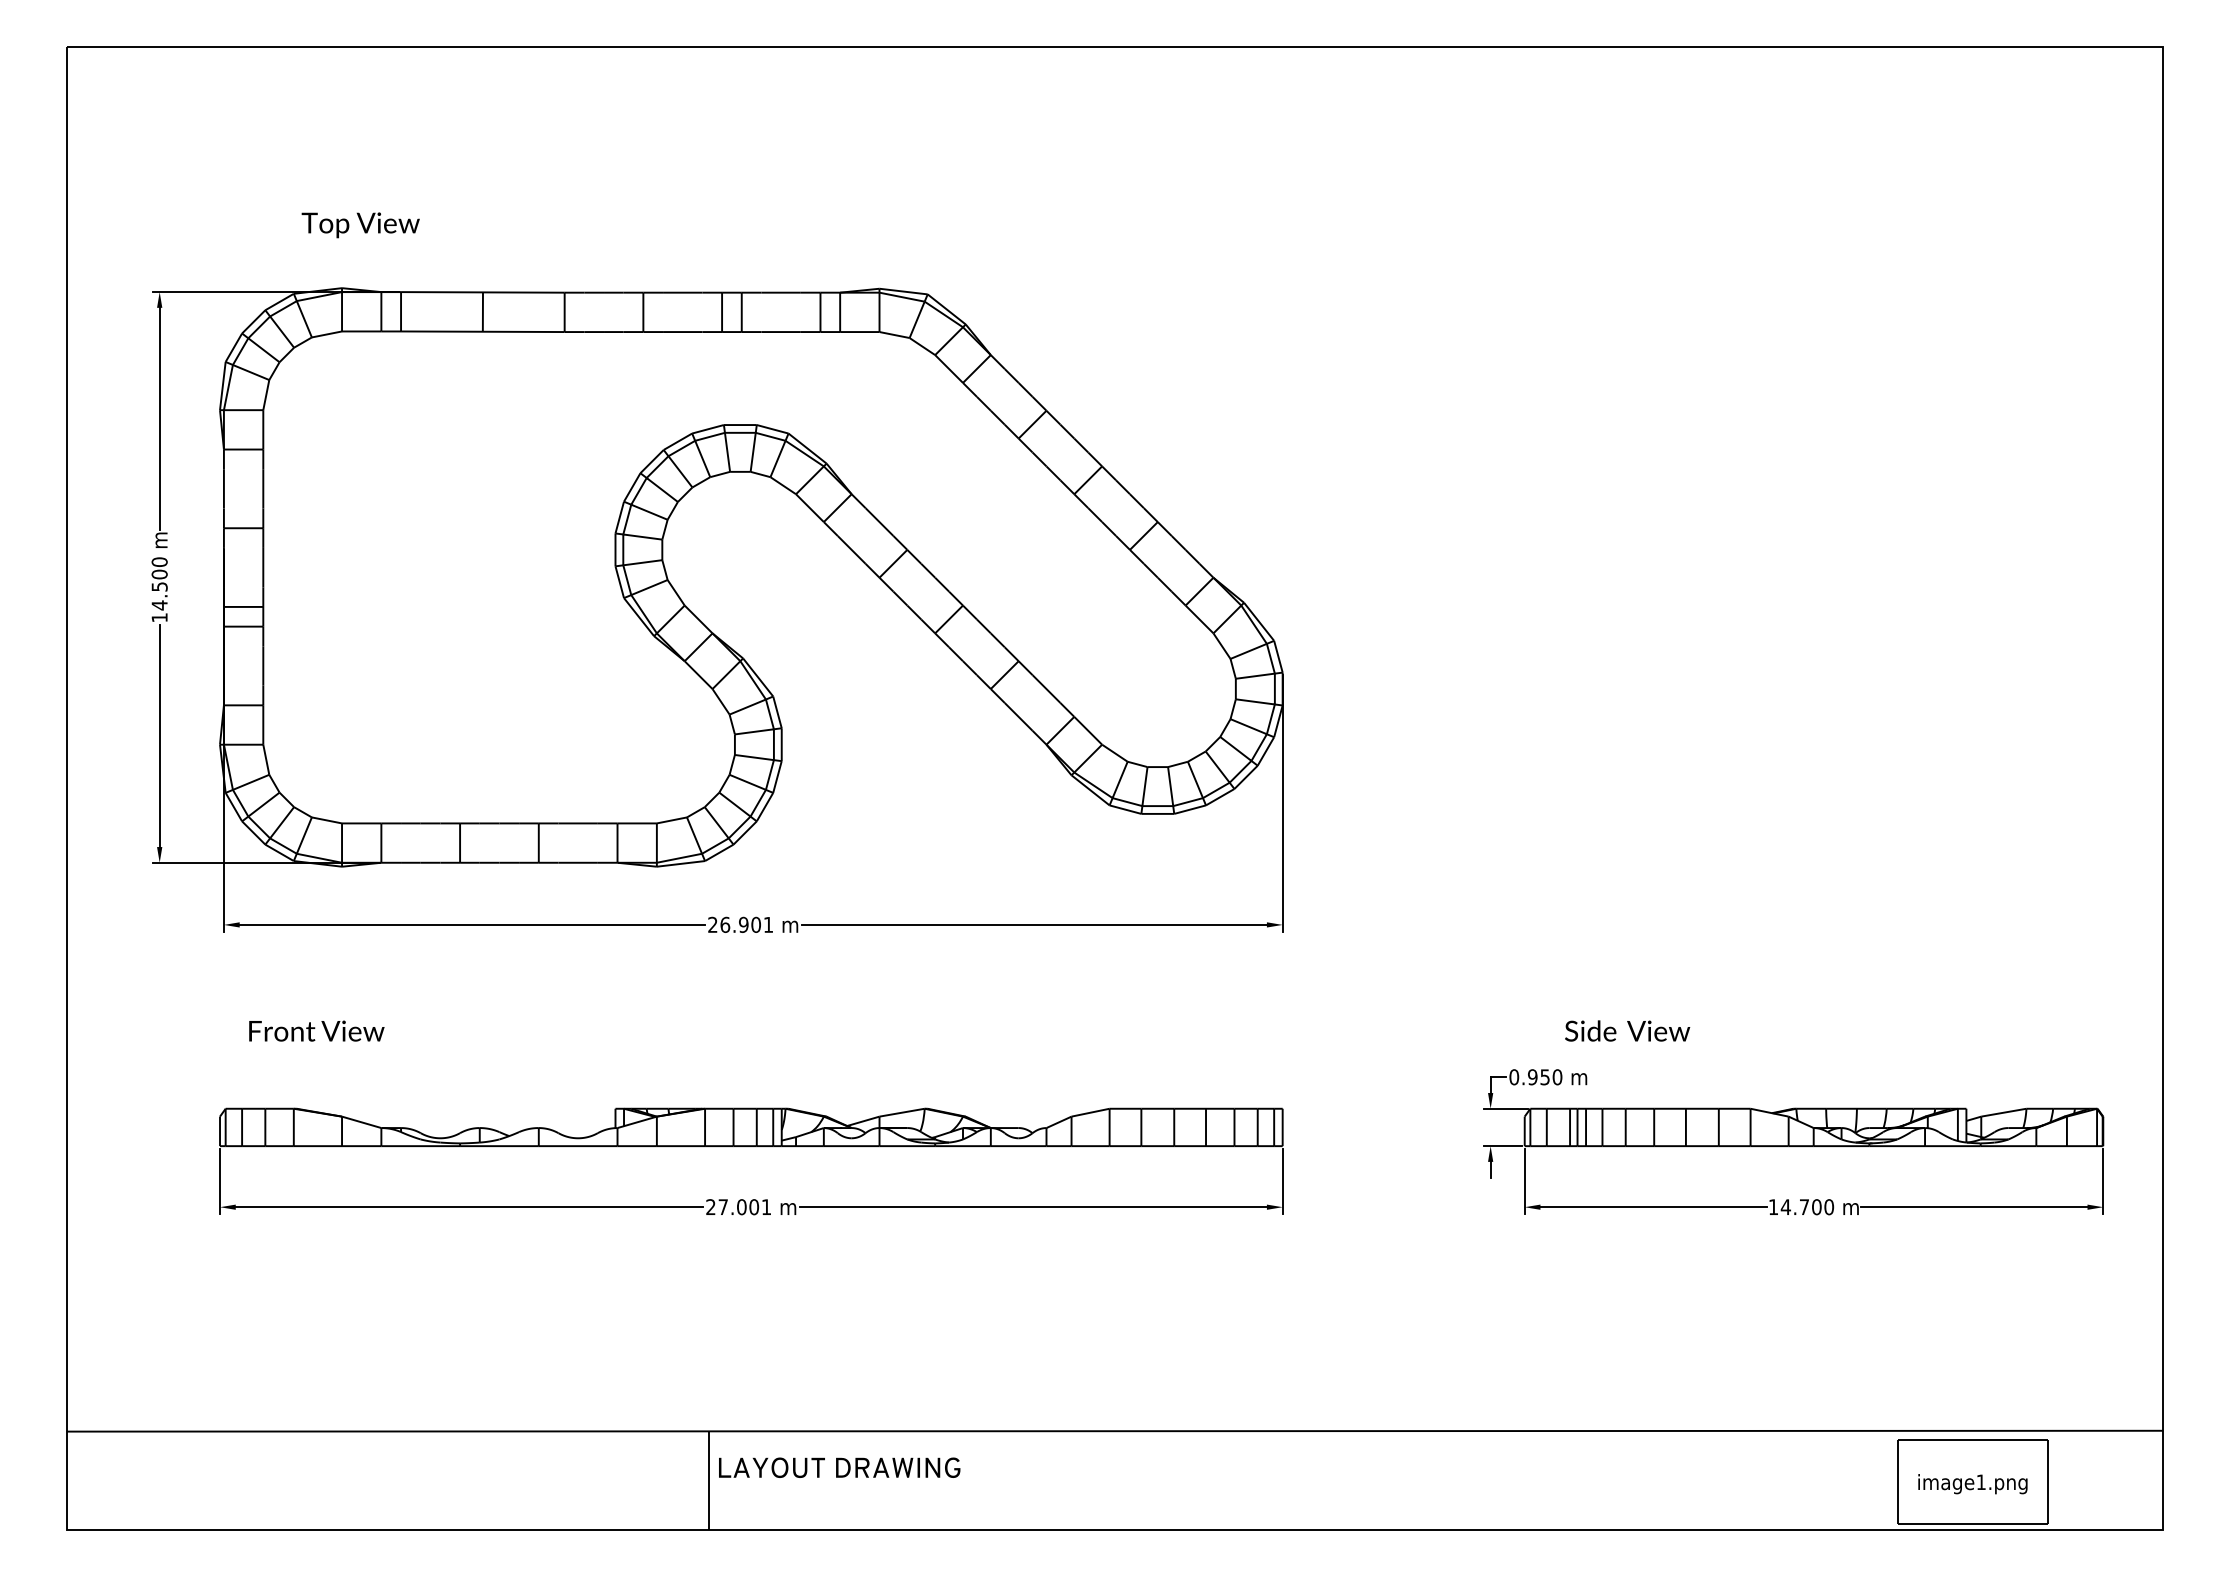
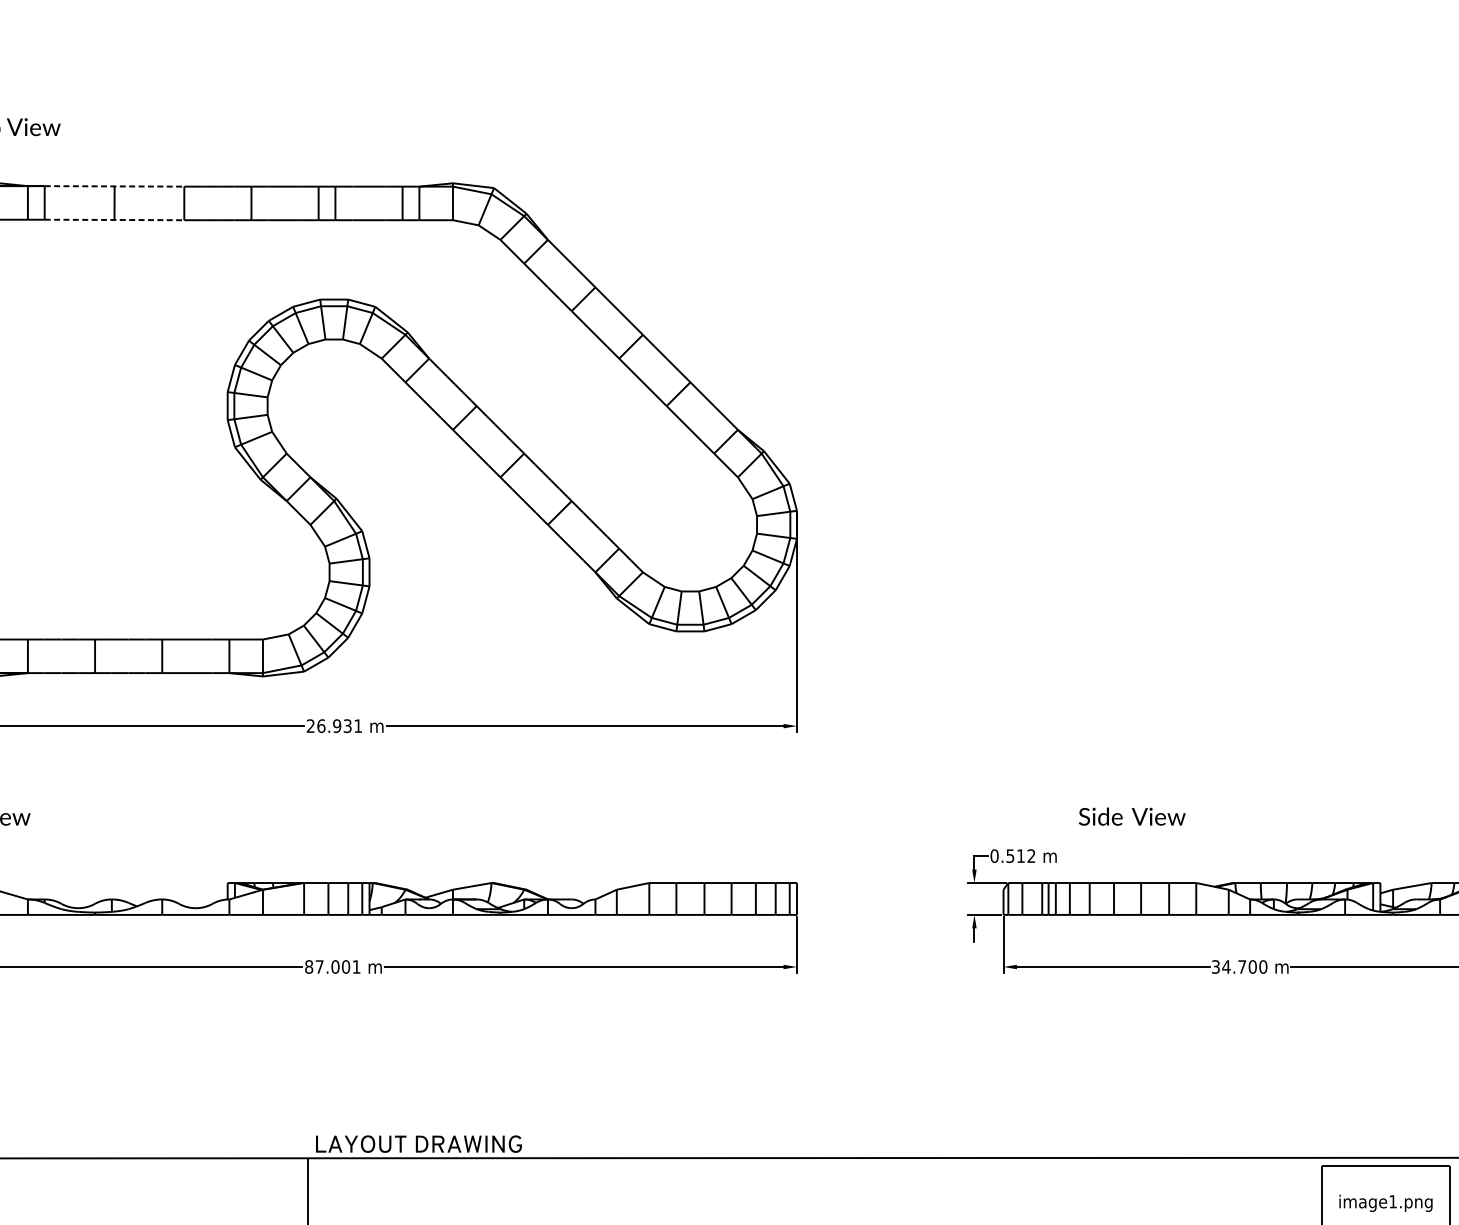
line: (482, 292) -> (114, 186), solid -> dashed
line: (482, 331) -> (114, 219), solid -> dashed
text: (755, 924) -> (347, 725), 26.901 -> 26.931
text: (1627, 1030) -> (1132, 816), moved
text: (1545, 1077) -> (1021, 856), 0.950 -> 0.512
text: (710, 1207) -> (308, 967), 27.001 -> 87.001
text: (1773, 1207) -> (1215, 967), 14.700 -> 34.700
text: (839, 1467) -> (418, 1143), moved

